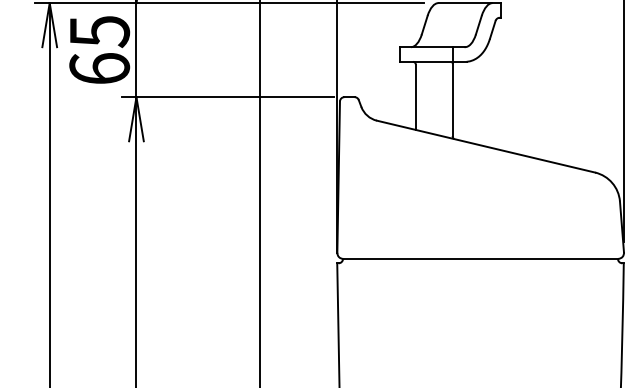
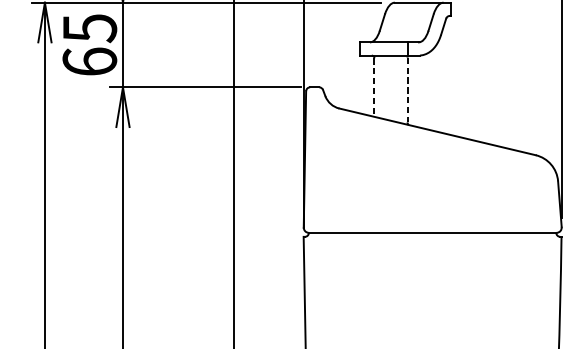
line: (415, 97) -> (374, 87), solid -> dashed
line: (452, 100) -> (407, 90), solid -> dashed

